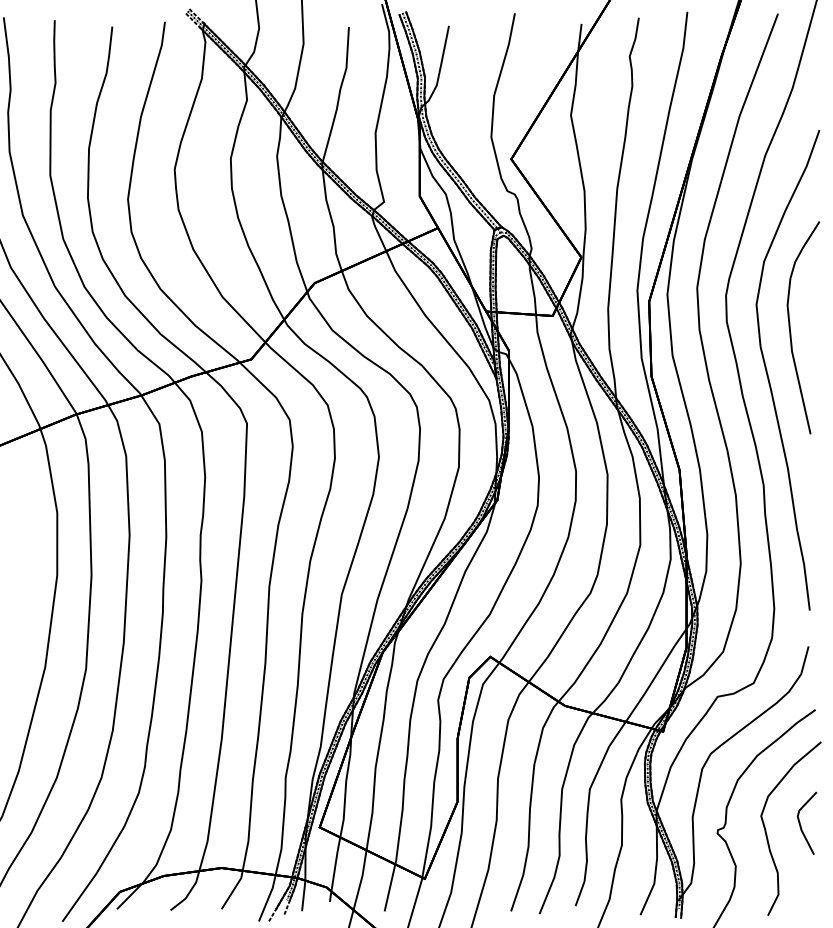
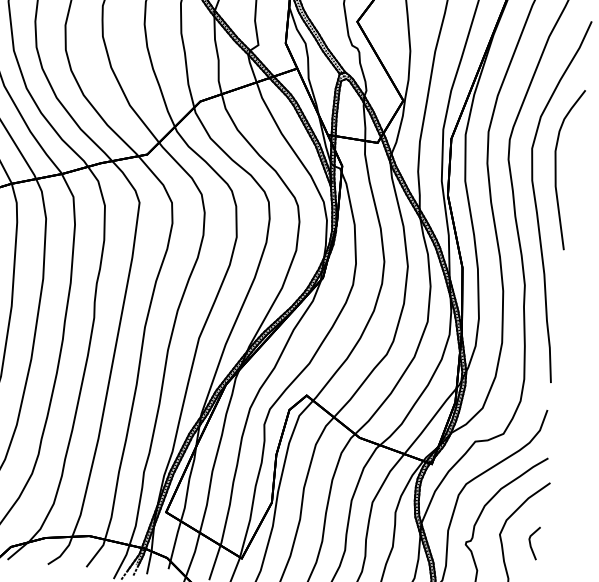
part: (806, 822) -> (533, 542), size x0.7

